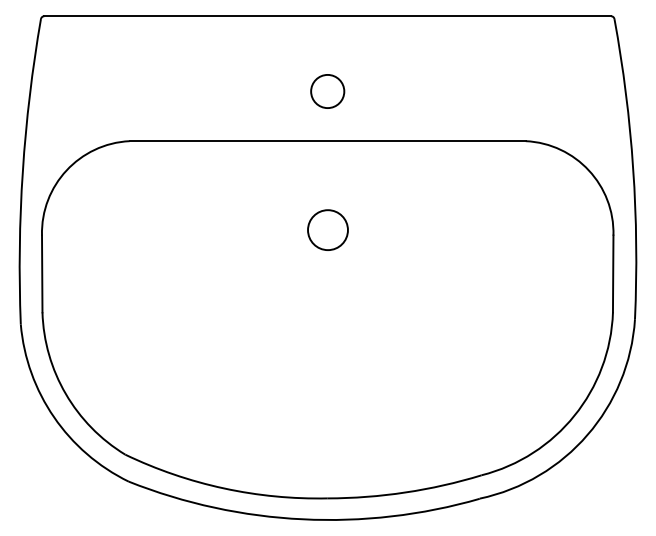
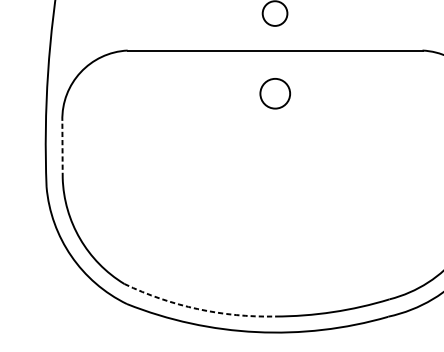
circle: (327, 229) -> (274, 93), moved
line: (42, 273) -> (62, 149), solid -> dashed
arc: (223, 488) -> (197, 309), solid -> dashed

